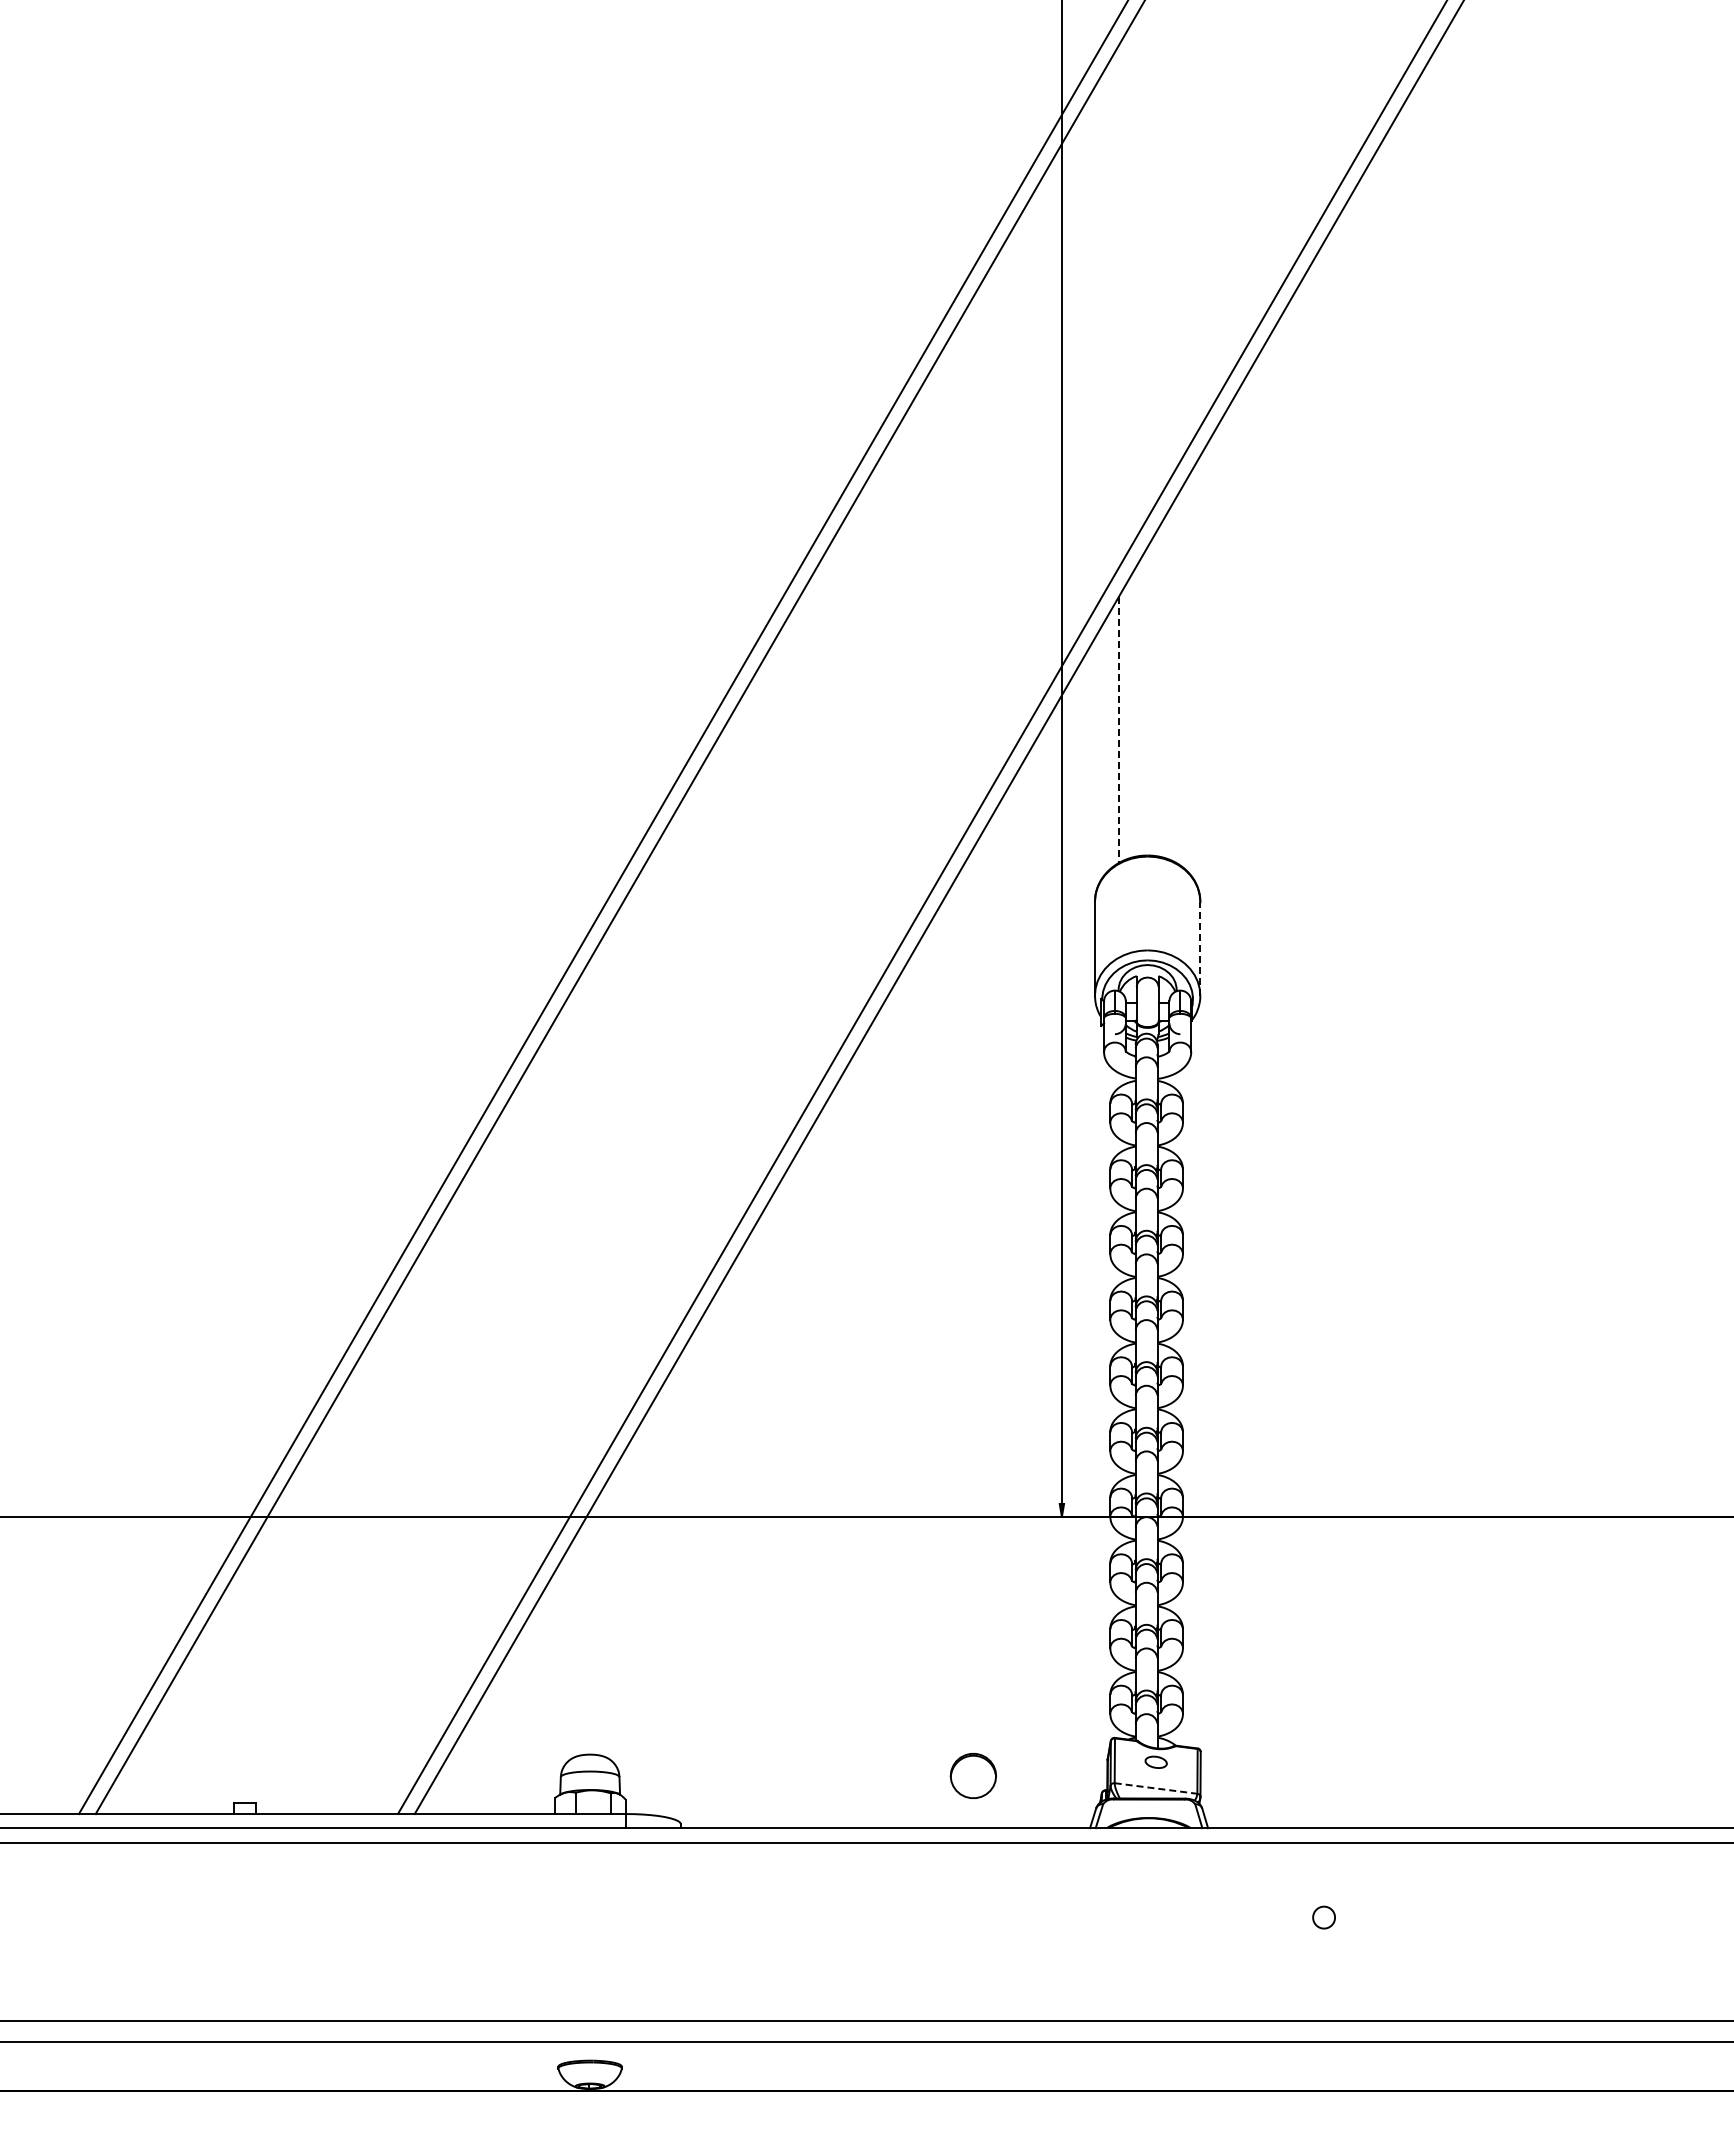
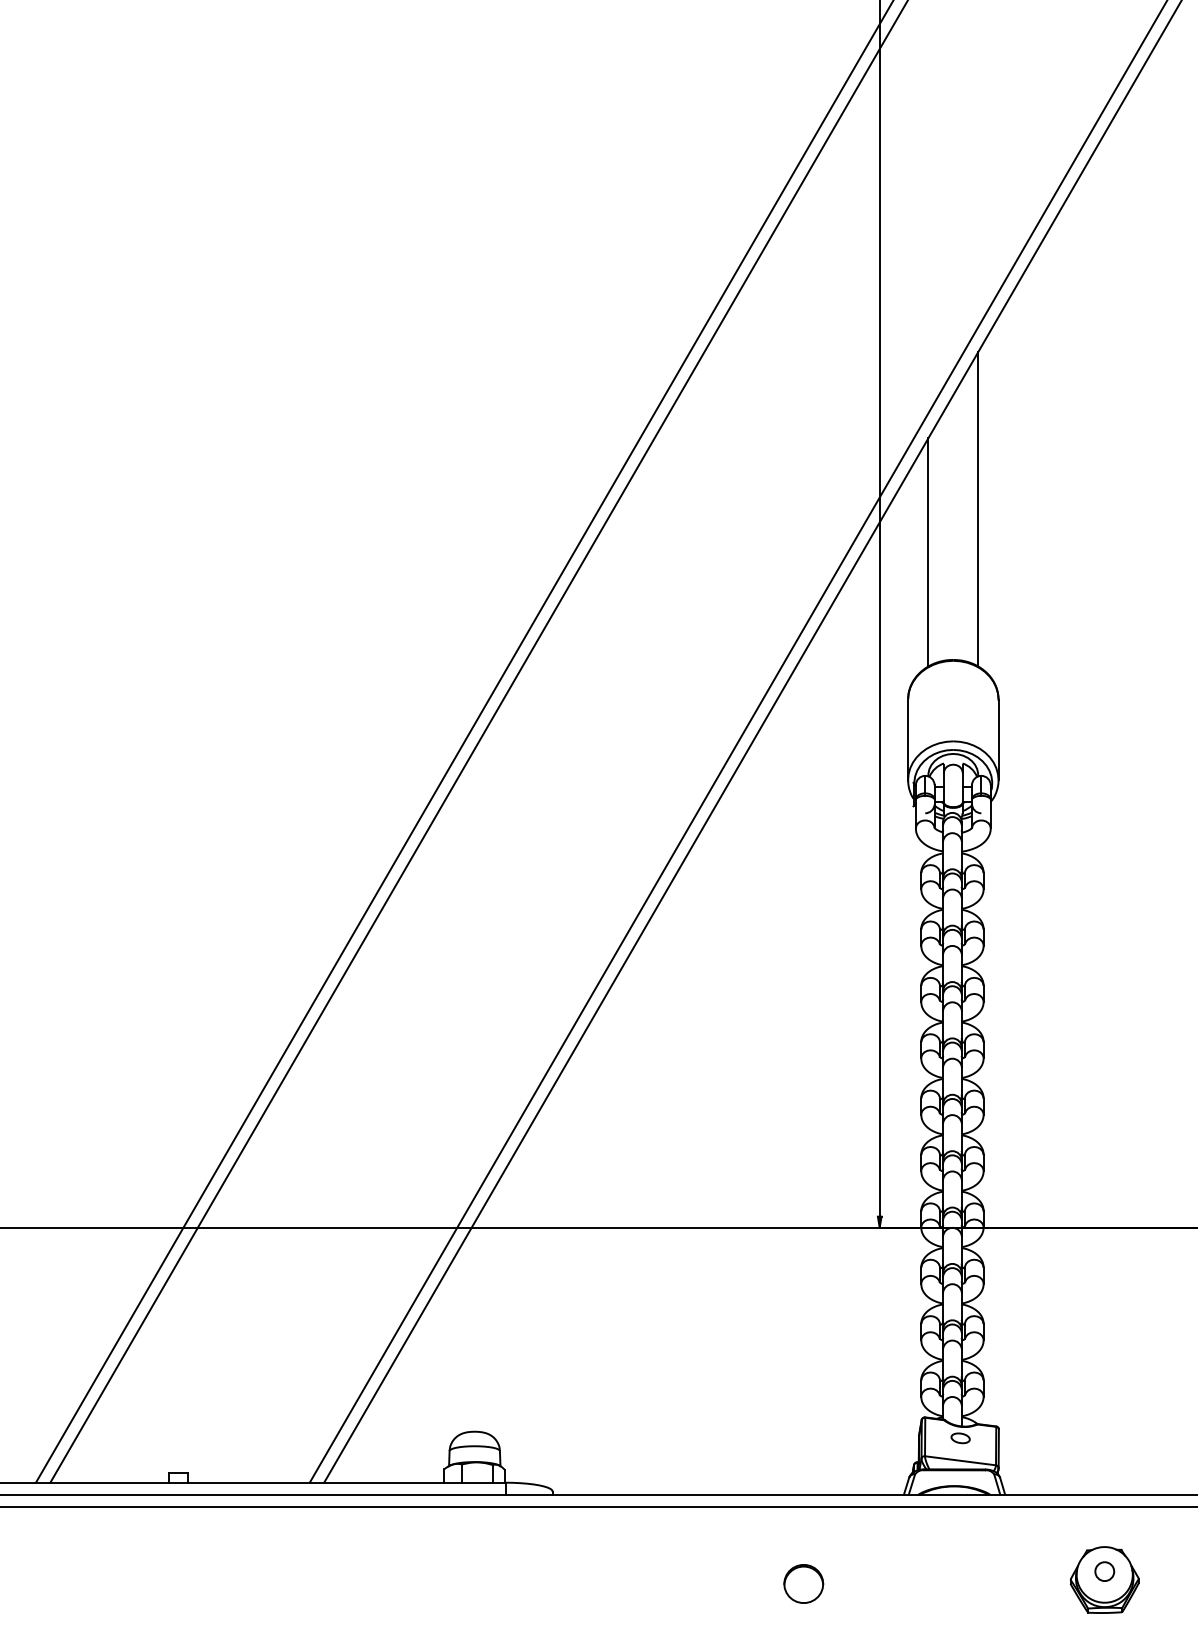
line: (1176, 679) -> (978, 508), added
line: (1118, 730) -> (928, 552), dashed -> solid
line: (1200, 948) -> (998, 739), dashed -> solid
part: (972, 1775) -> (802, 1583), moved
line: (1156, 1788) -> (960, 1460), dashed -> solid
part: (1323, 1927) -> (1104, 1580), added

